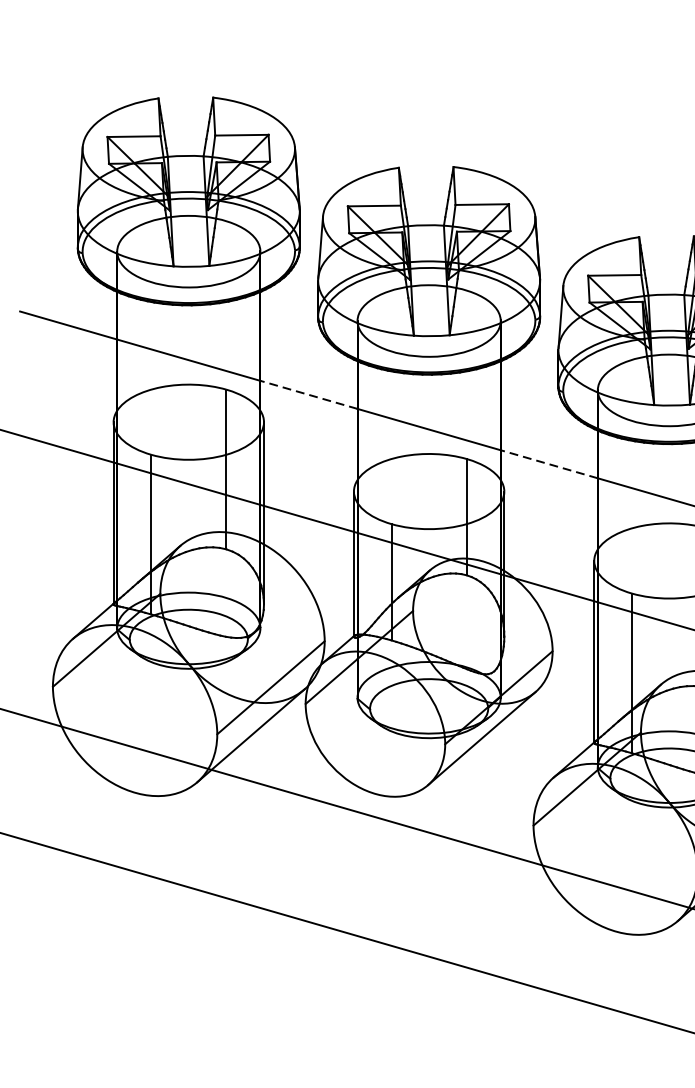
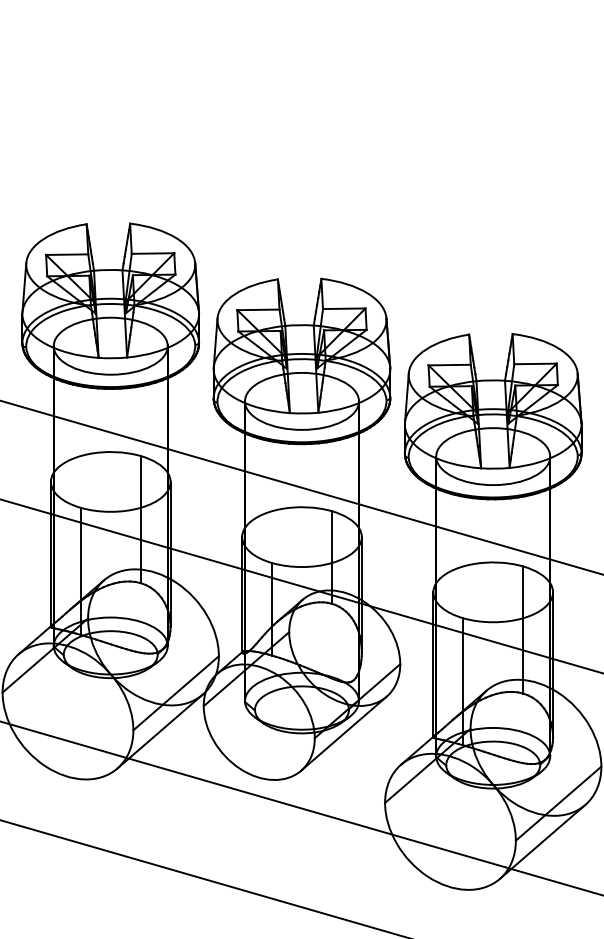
line: (307, 395) -> (205, 460), dashed -> solid
line: (549, 464) -> (397, 515), dashed -> solid

